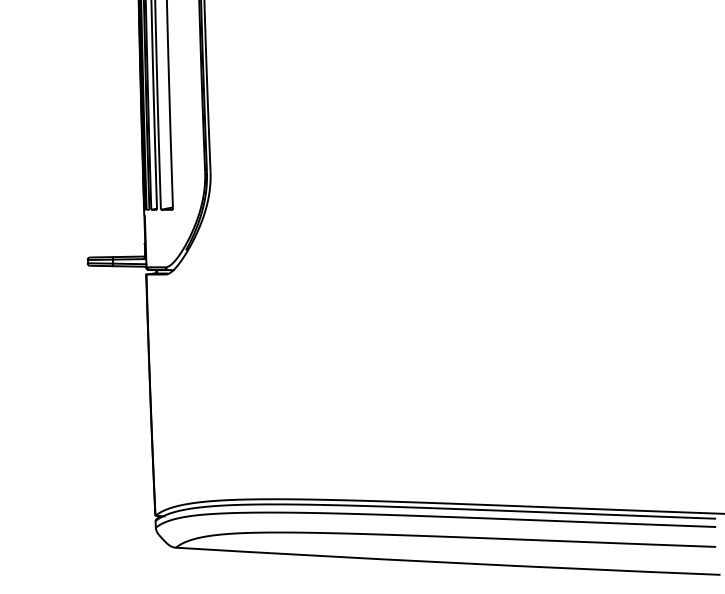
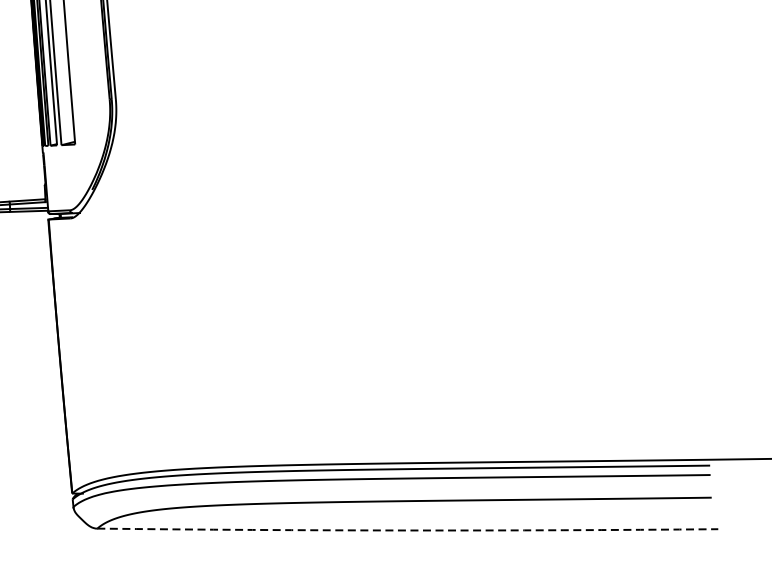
arc: (448, 562) -> (408, 530), solid -> dashed

